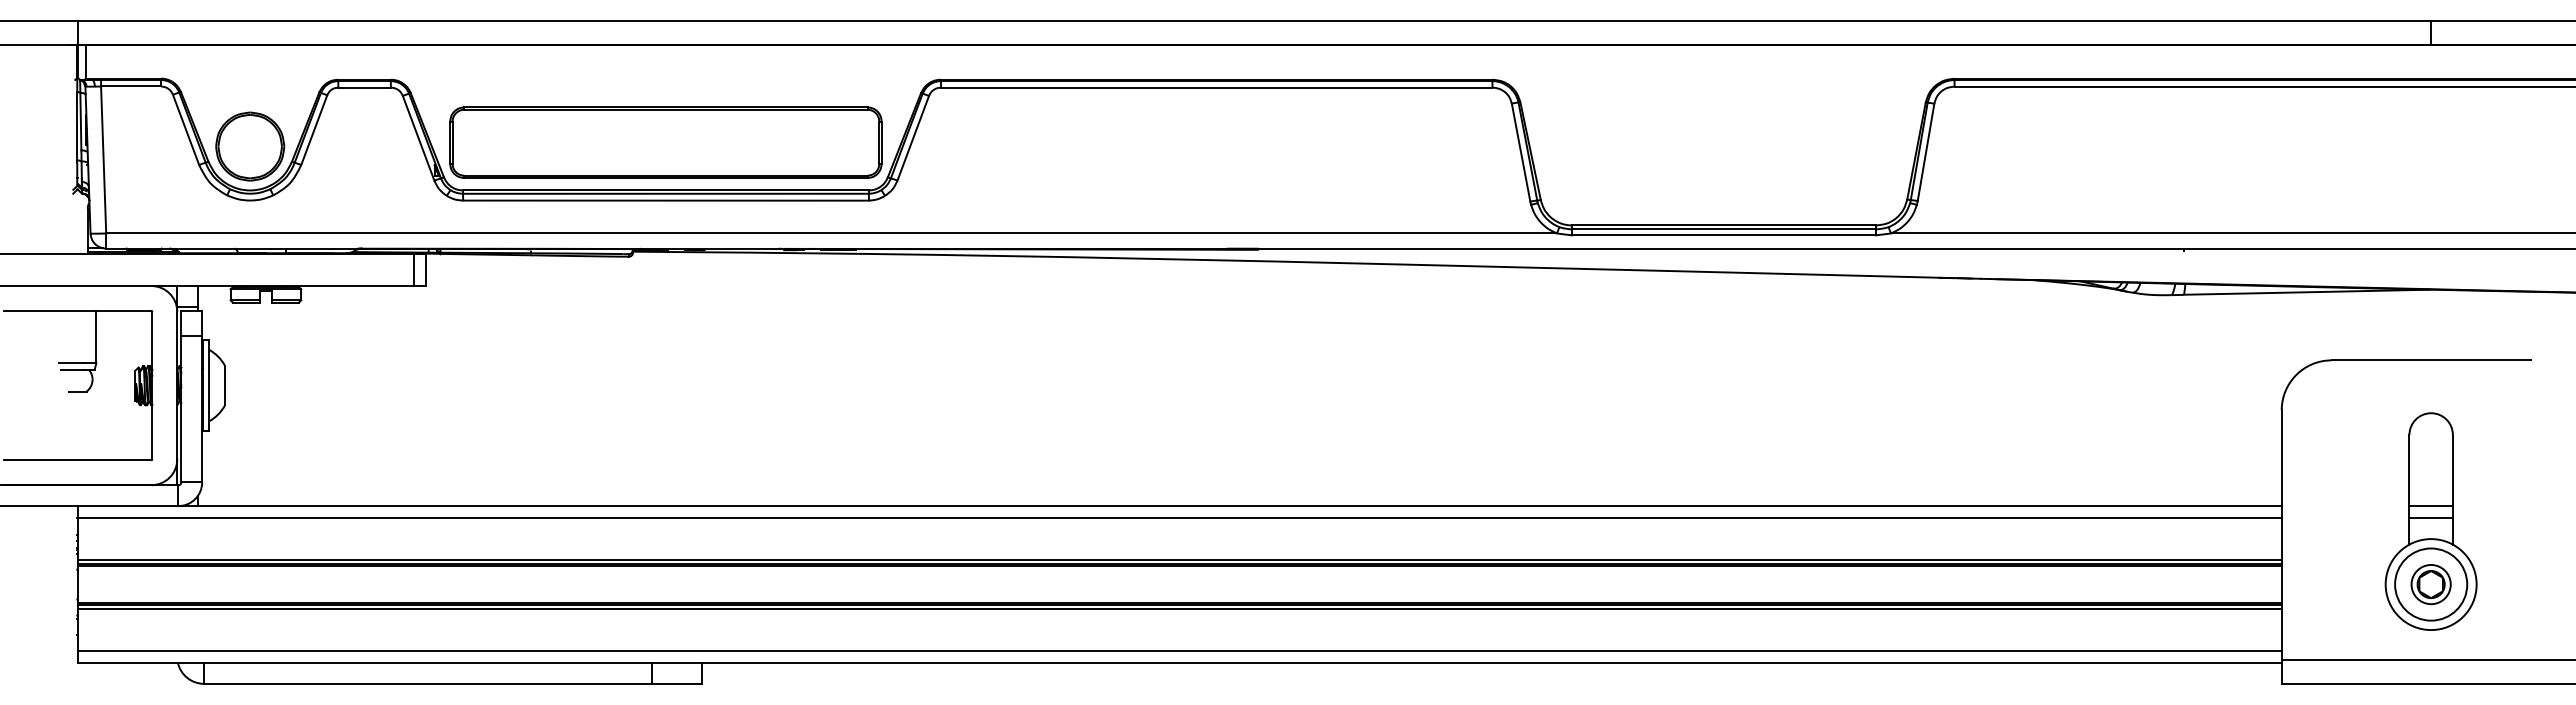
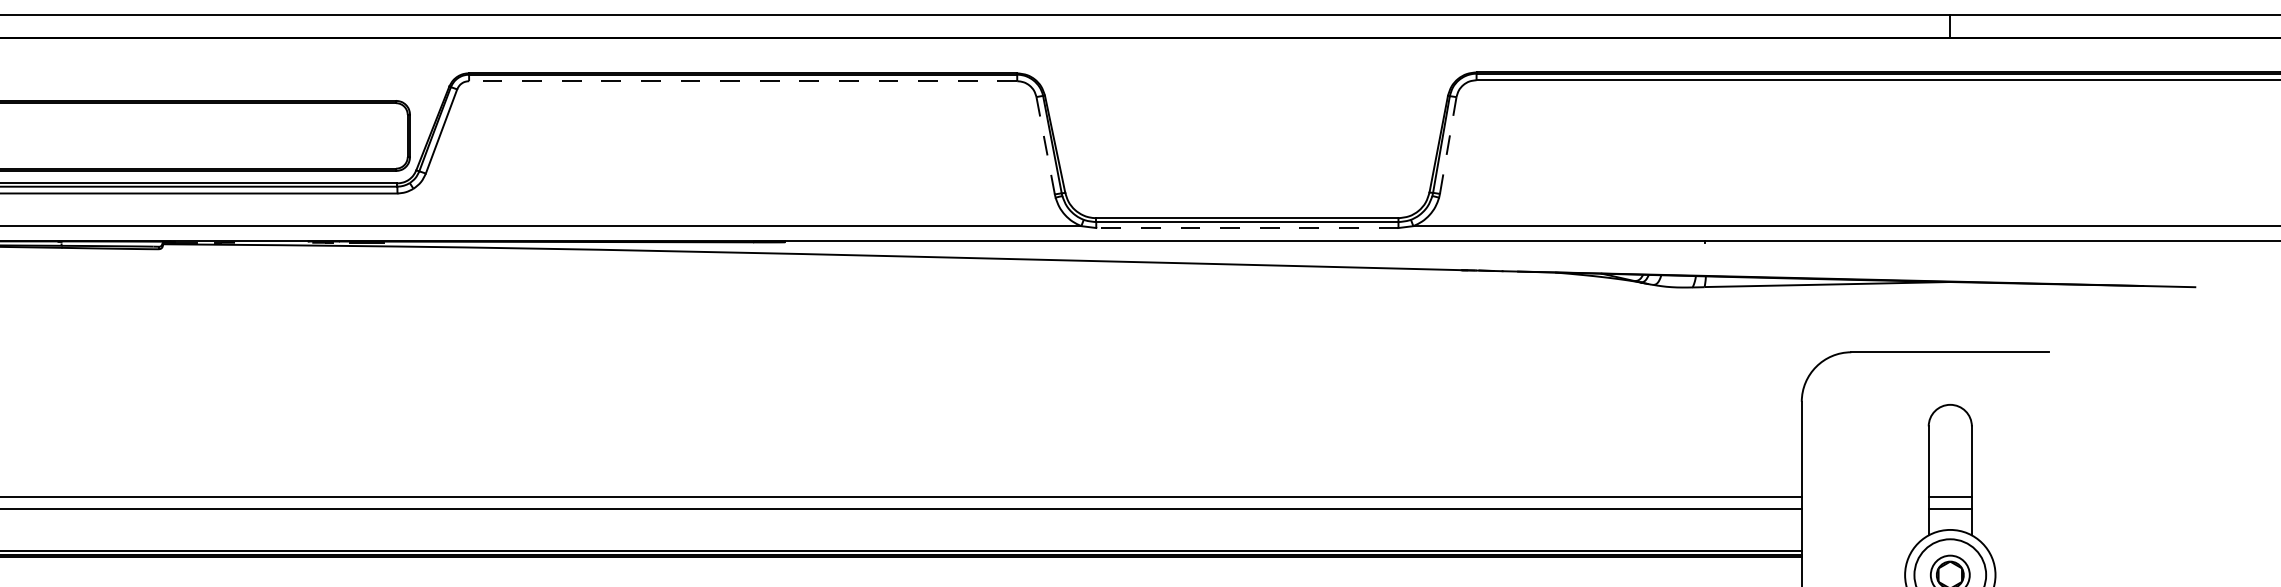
line: (1216, 87) -> (742, 81), solid -> dashed
line: (1926, 151) -> (1448, 144), solid -> dashed
line: (1521, 152) -> (1046, 145), solid -> dashed
line: (1723, 235) -> (1246, 228), solid -> dashed

